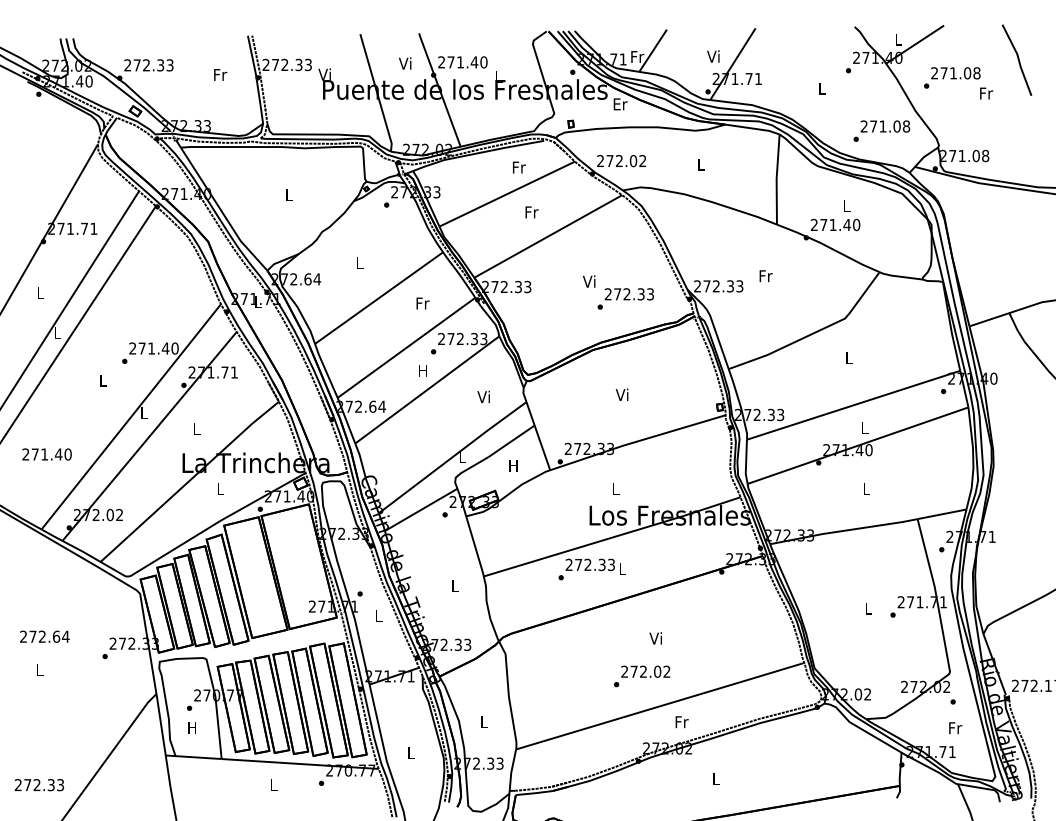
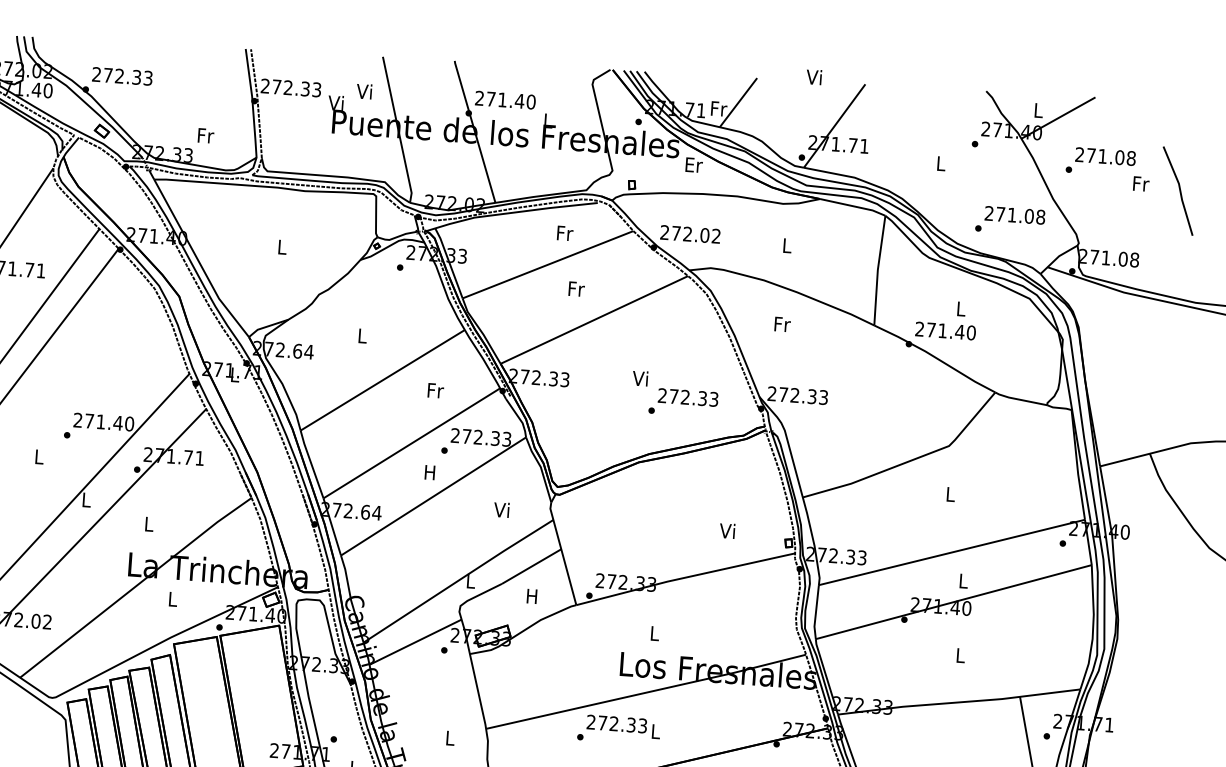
text: (713, 56) -> (814, 77), moved
line: (1017, 59) -> (1178, 190), moved
text: (405, 63) -> (364, 91), moved
text: (220, 74) -> (205, 135), moved
text: (765, 276) -> (781, 324), moved
text: (621, 394) -> (726, 530), moved

